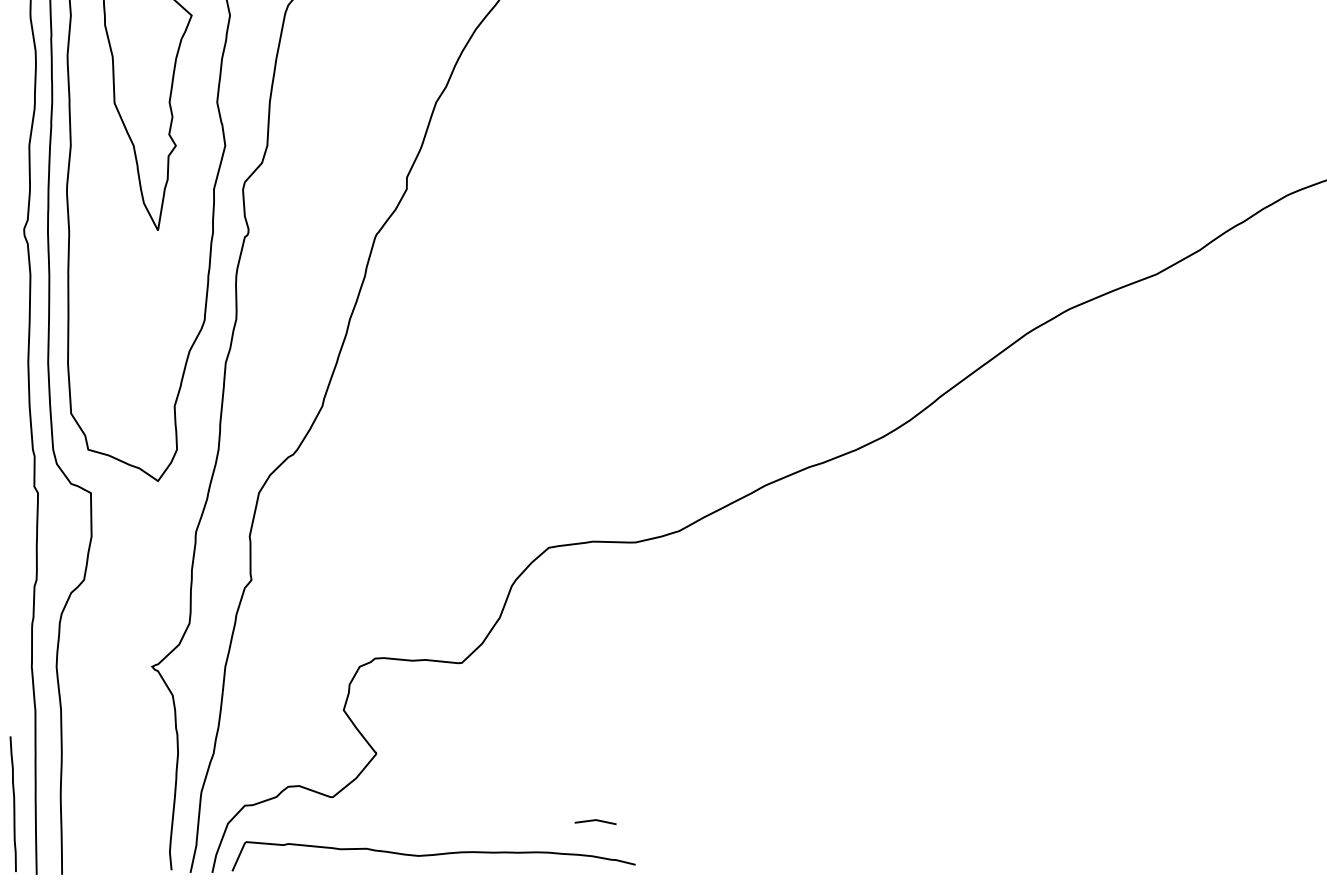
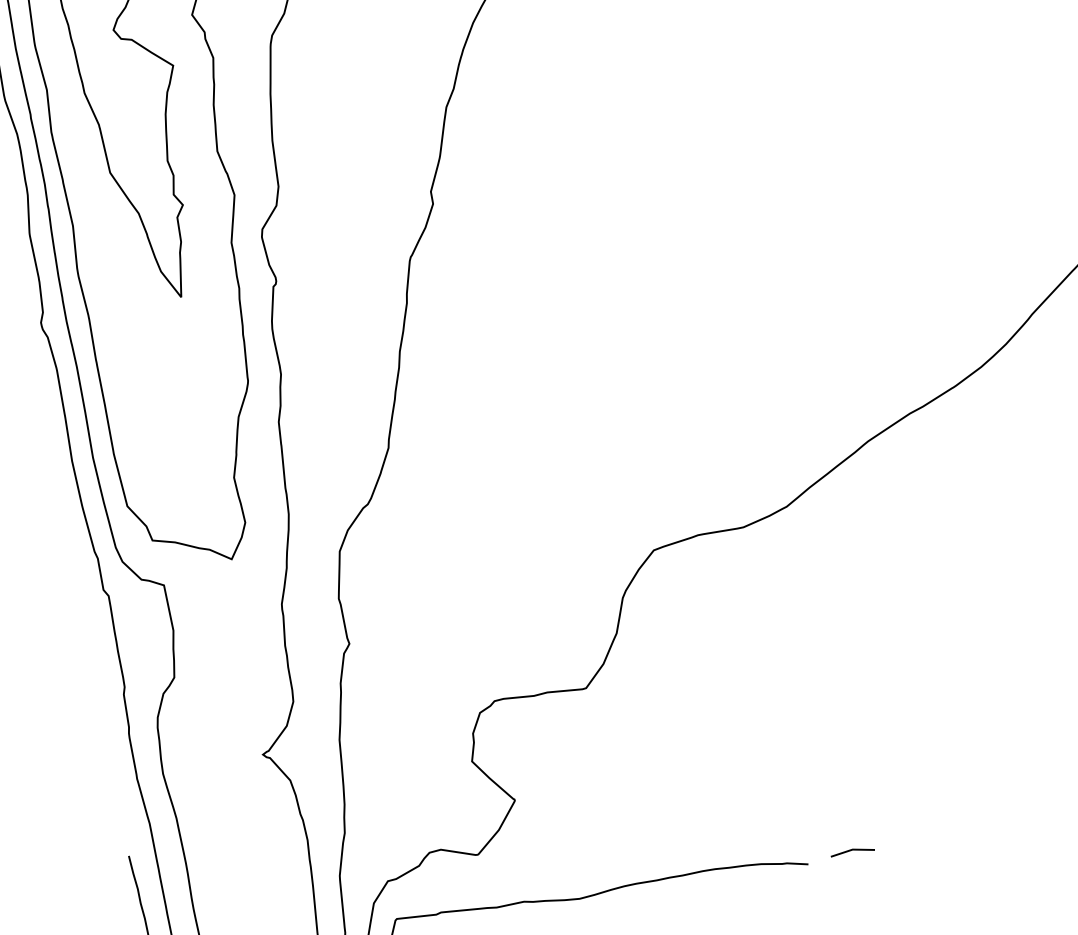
line: (595, 820) -> (852, 850), moved

